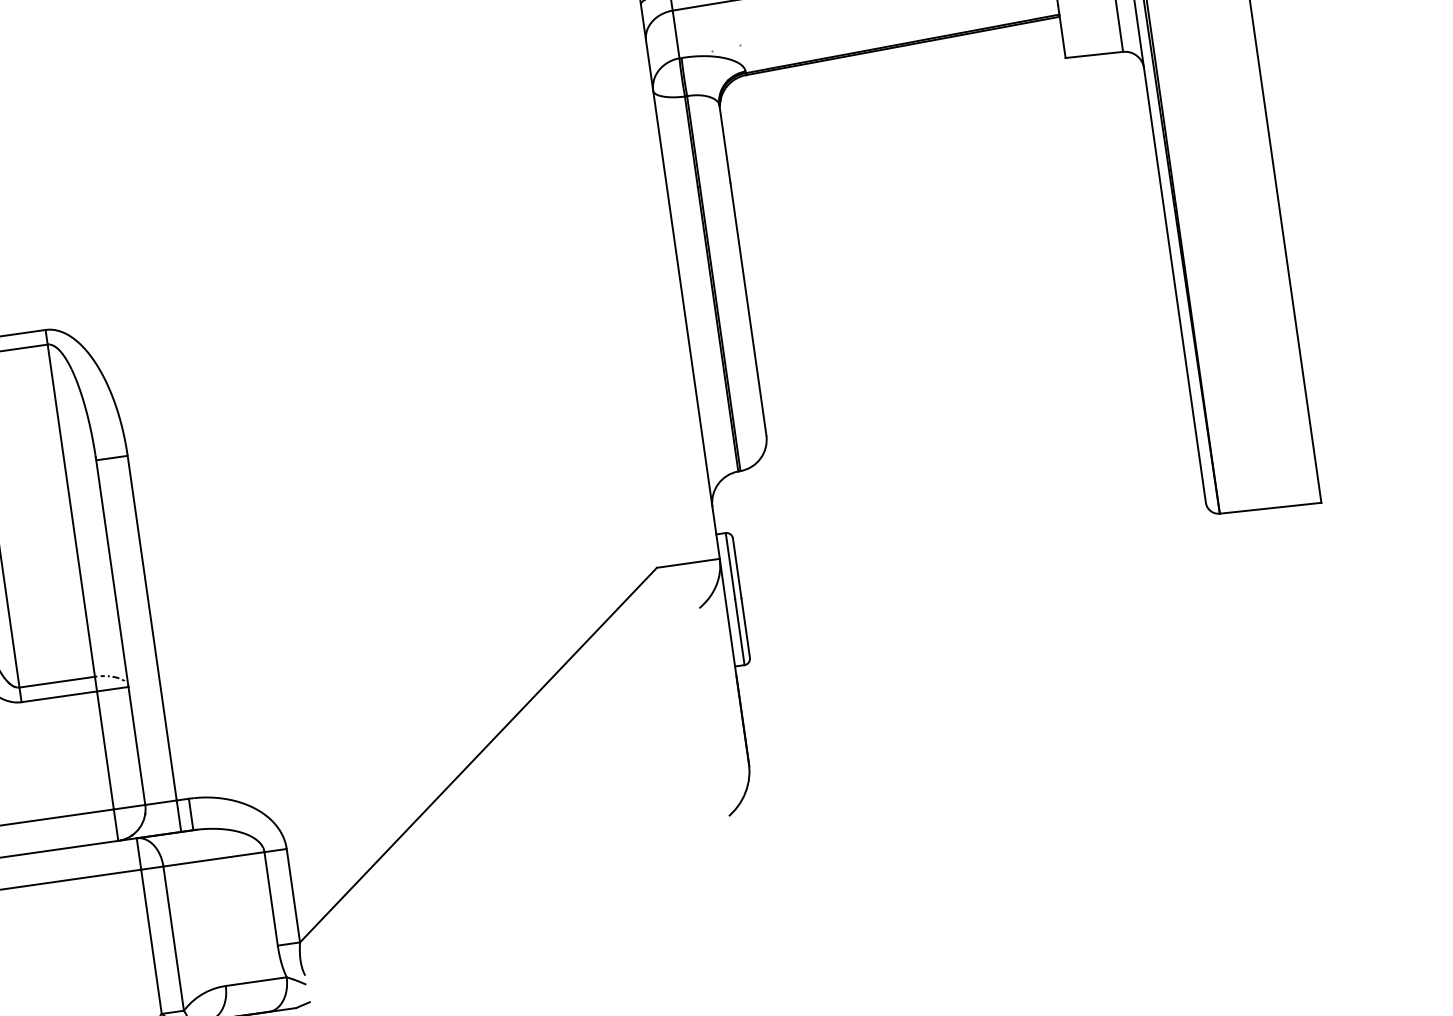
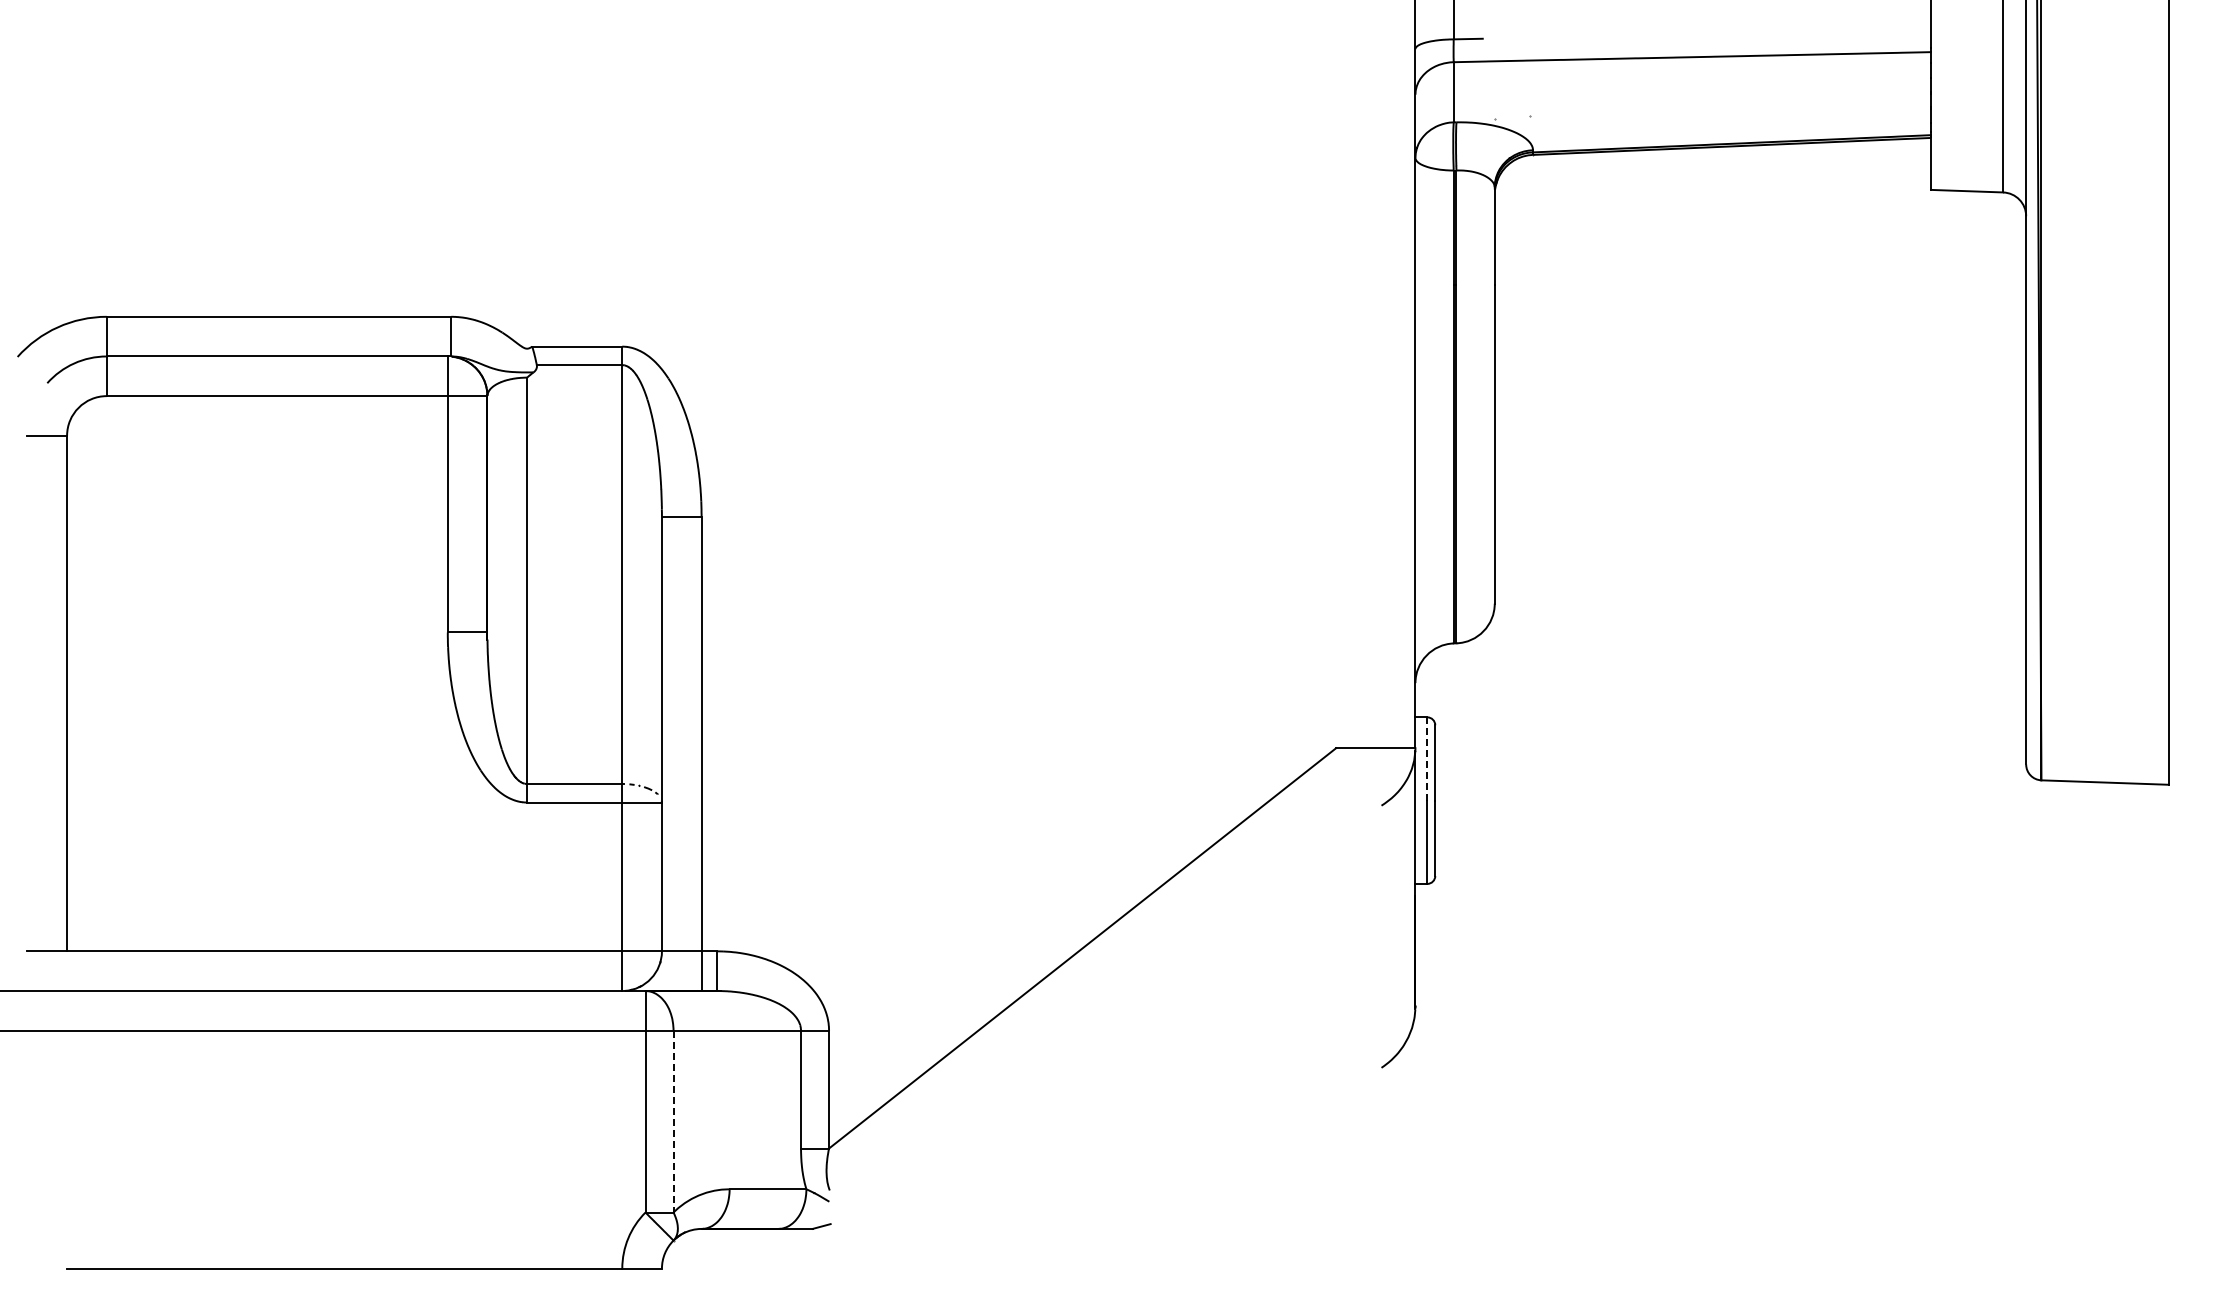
line: (730, 566) -> (1427, 759), solid -> dashed
line: (173, 938) -> (673, 1121), solid -> dashed

